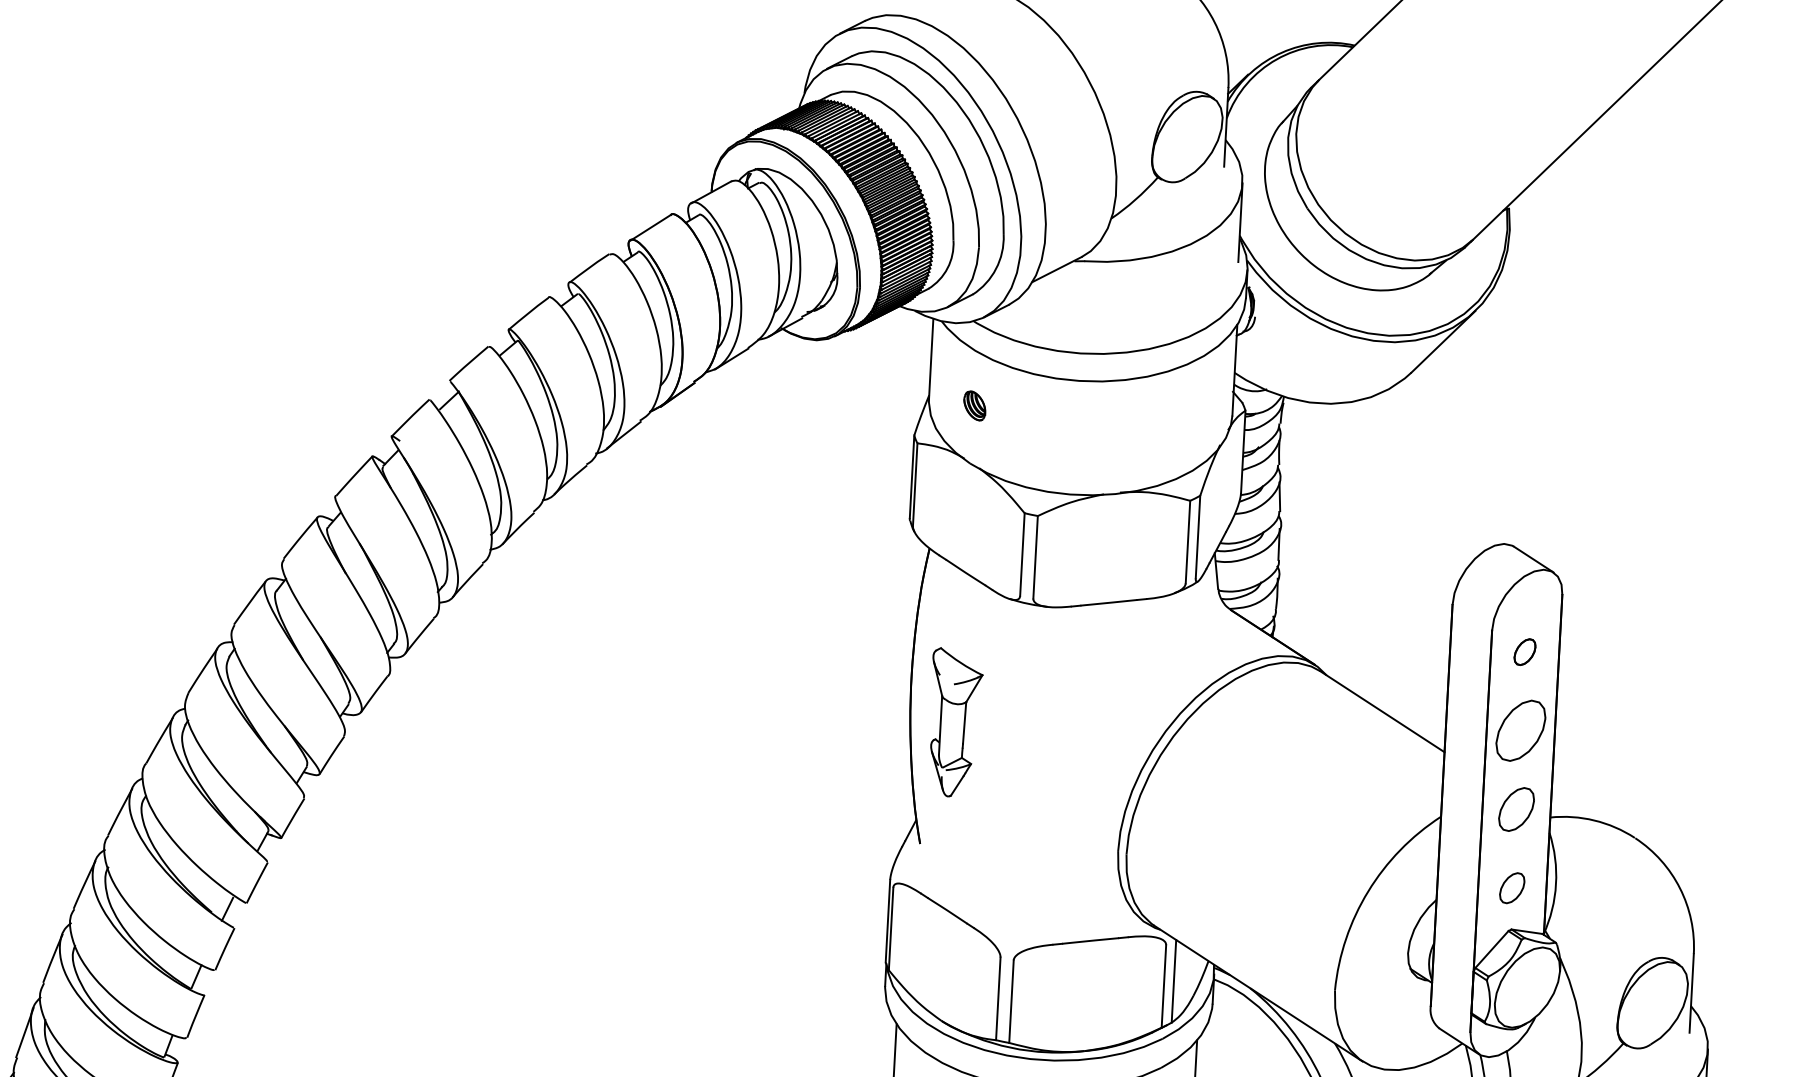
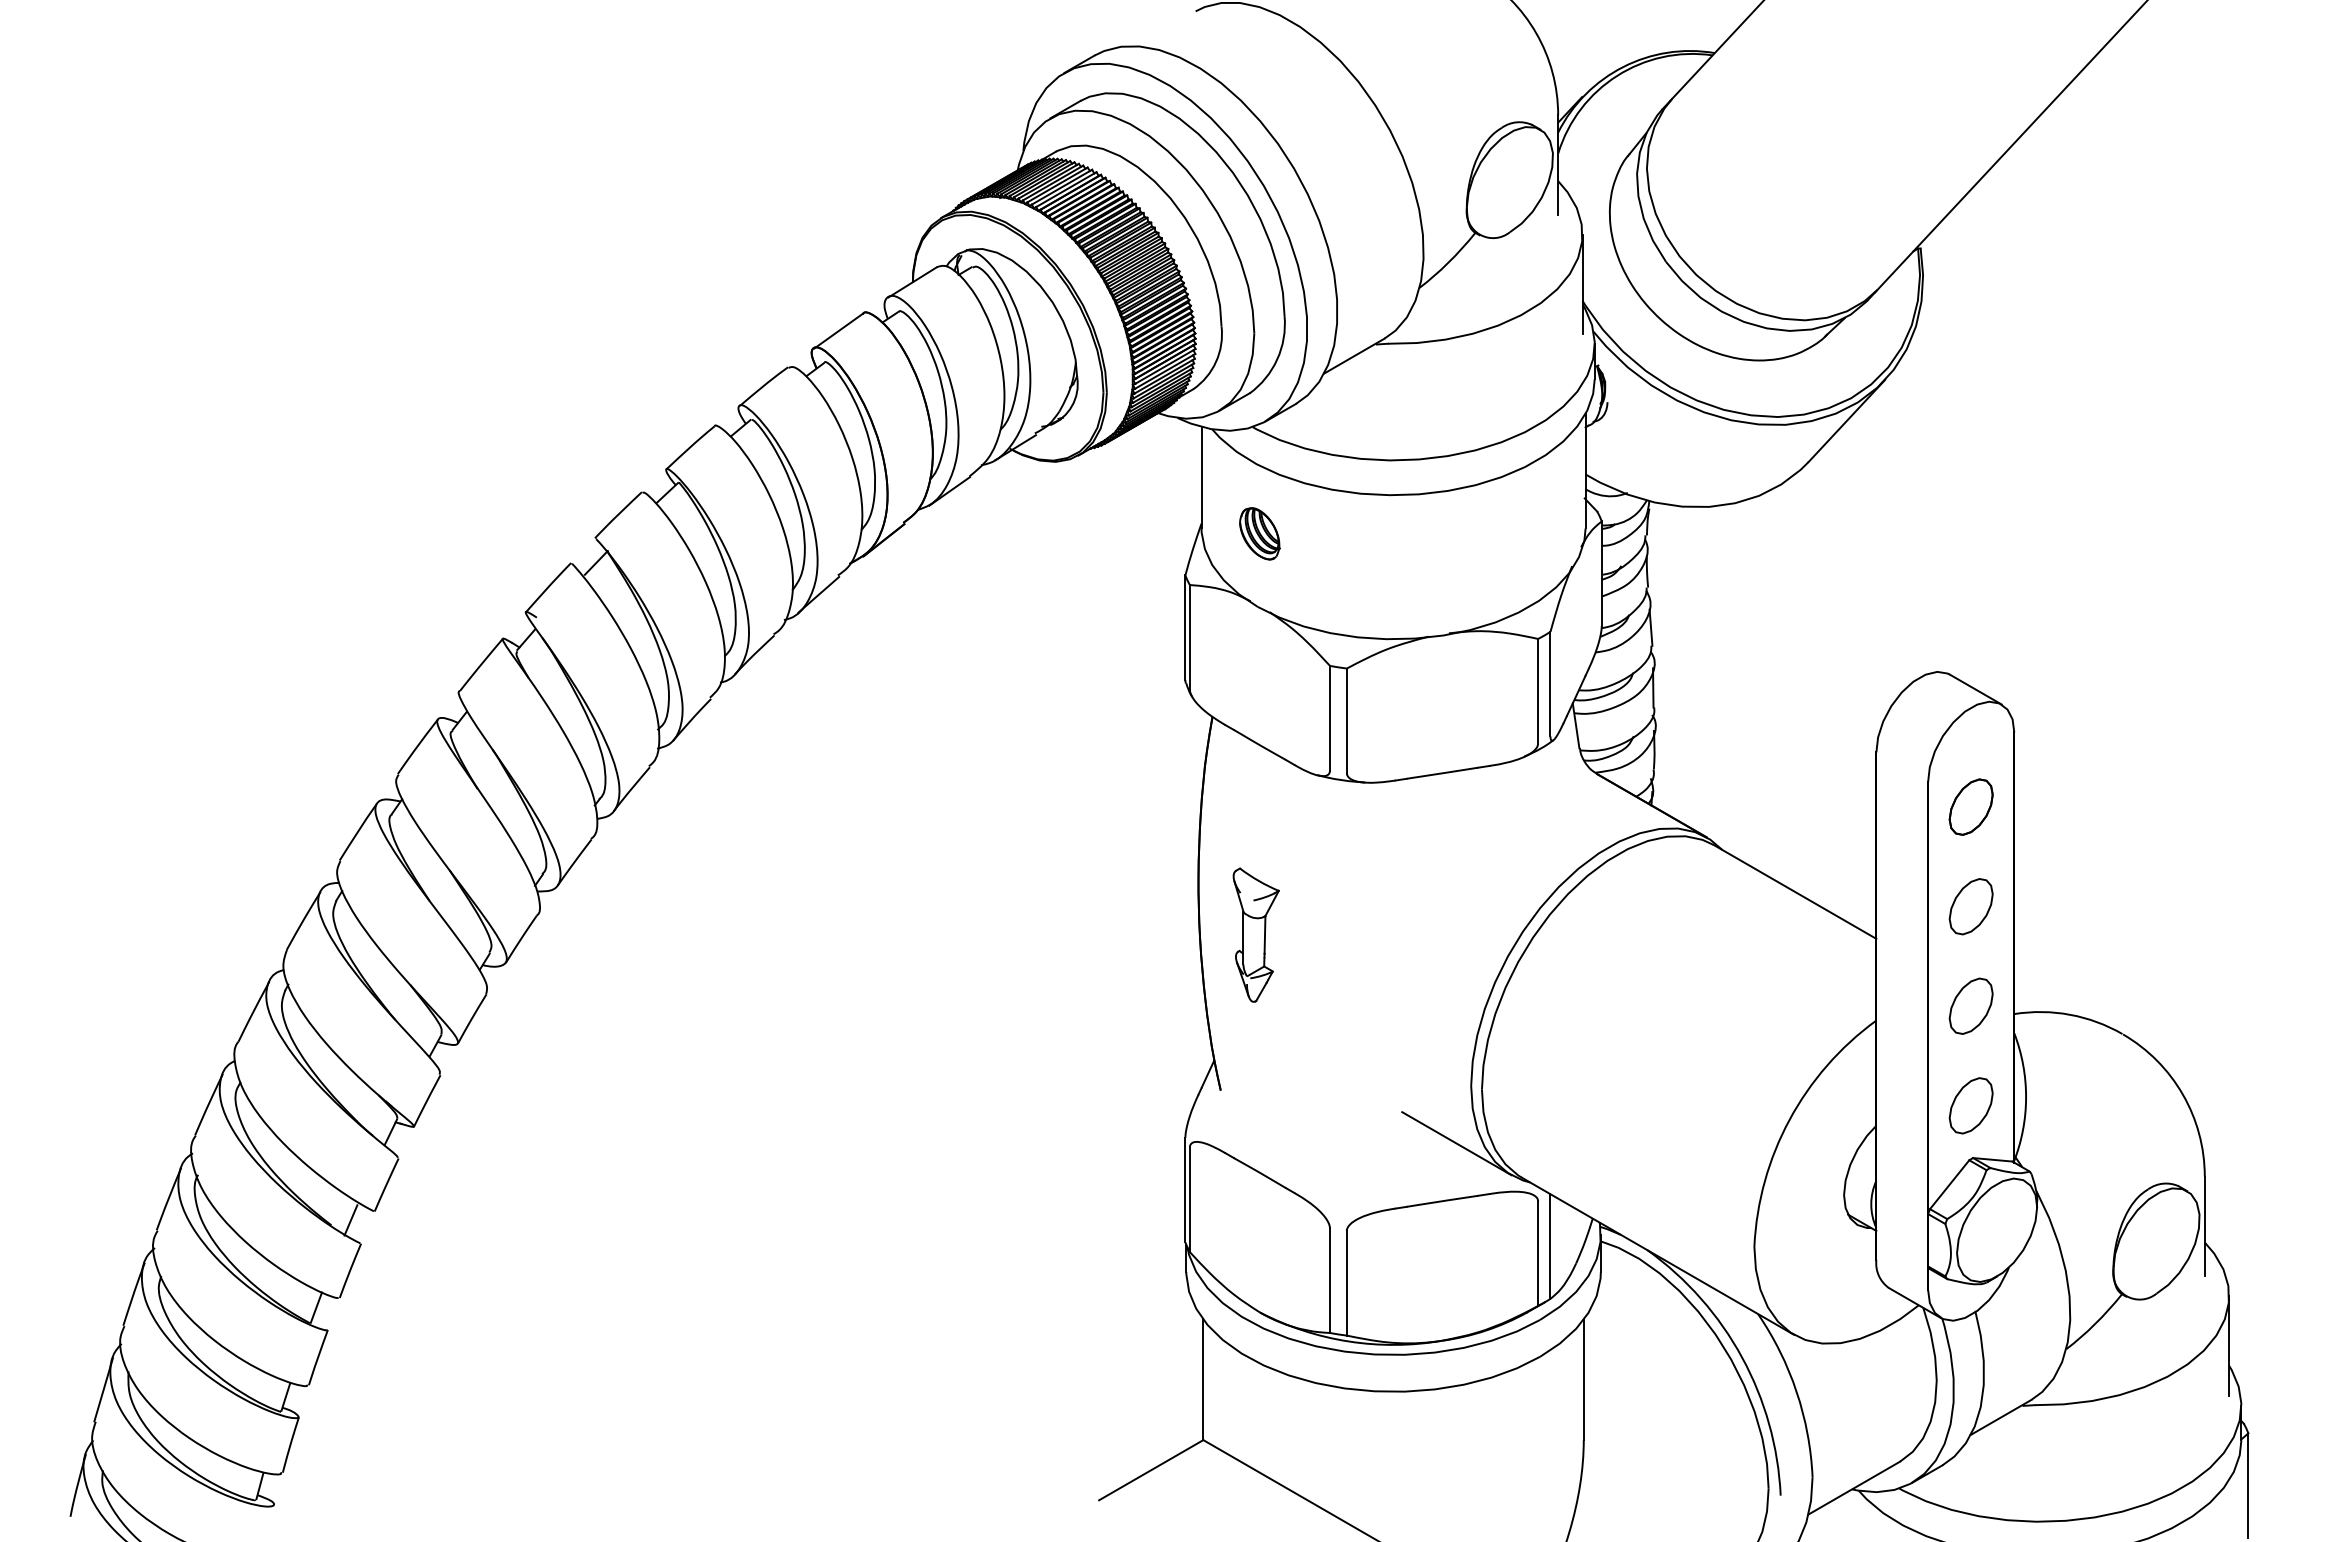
part: (974, 405) -> (1259, 533), size x1.43
part: (1524, 651) -> (1970, 806), size x1.67
part: (954, 722) -> (1255, 934), size x0.71
part: (1520, 730) -> (1970, 906), size x0.71
part: (1511, 887) -> (1970, 1105), size x1.43
line: (1104, 895) -> (1456, 1143), added

